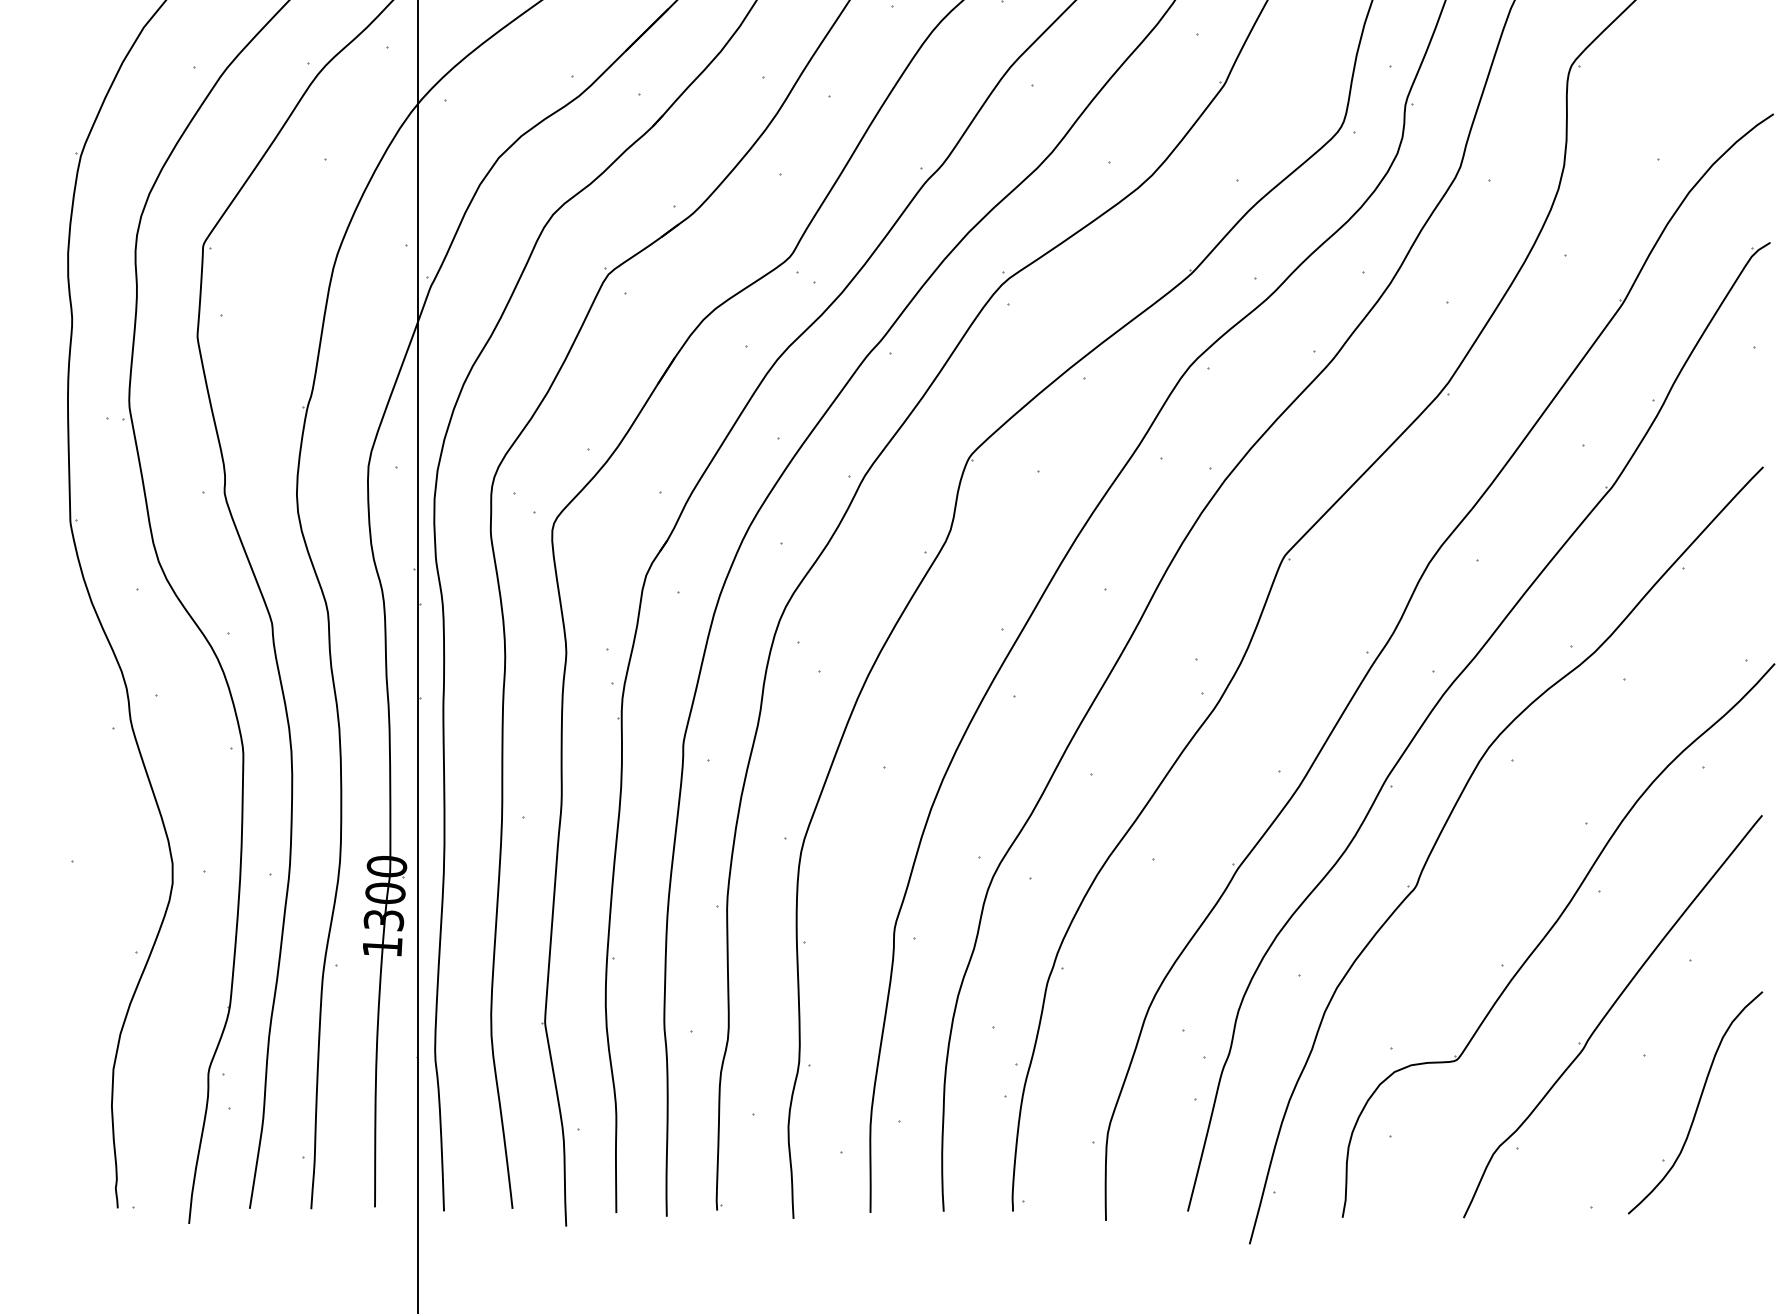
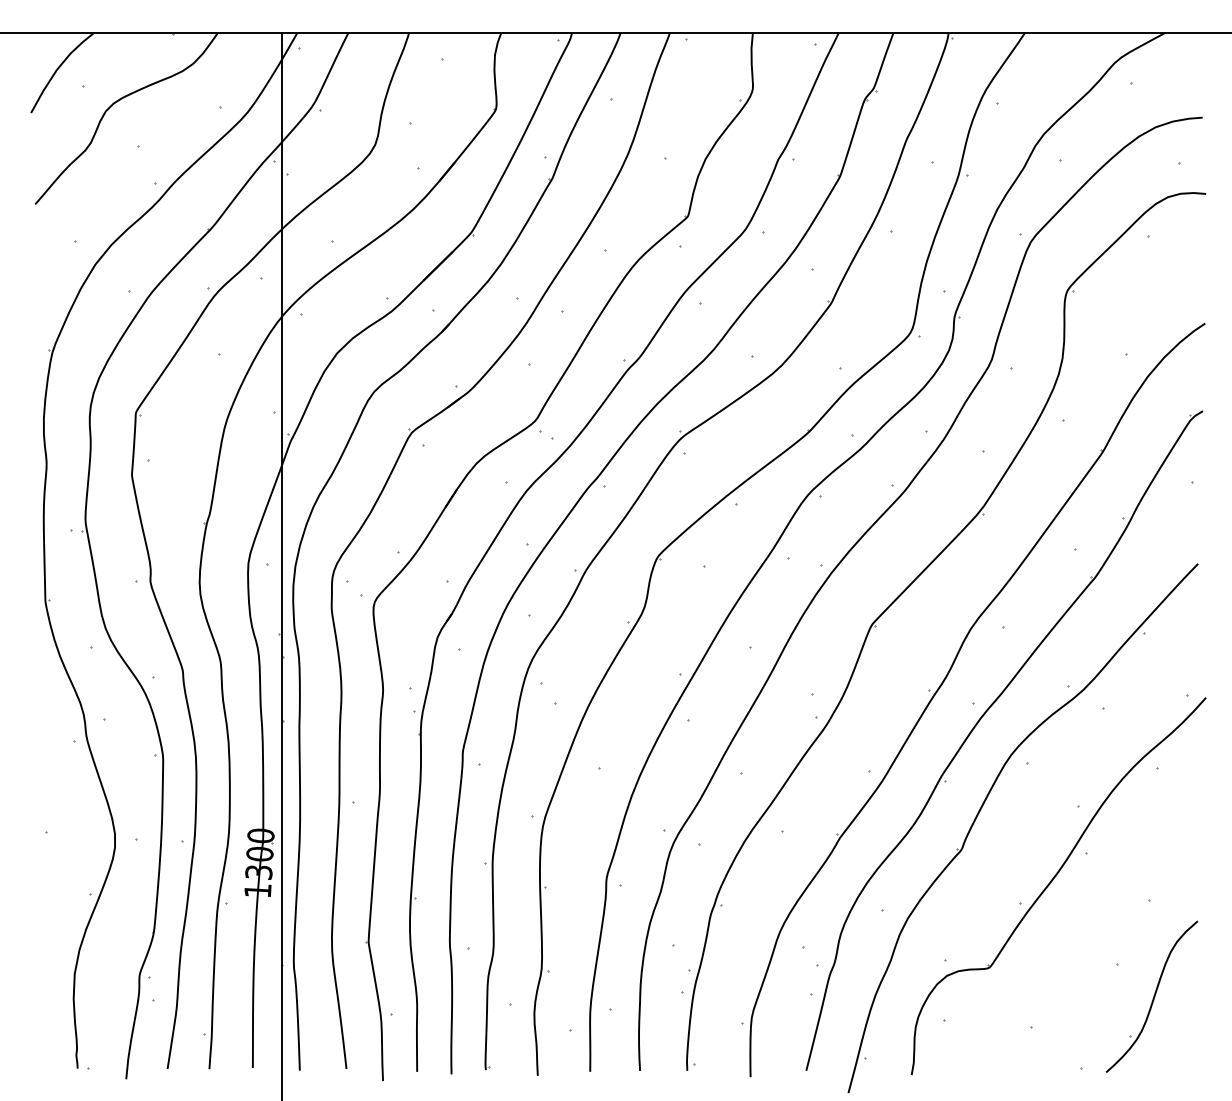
part: (1612, 1015) -> (1095, 937), removed

